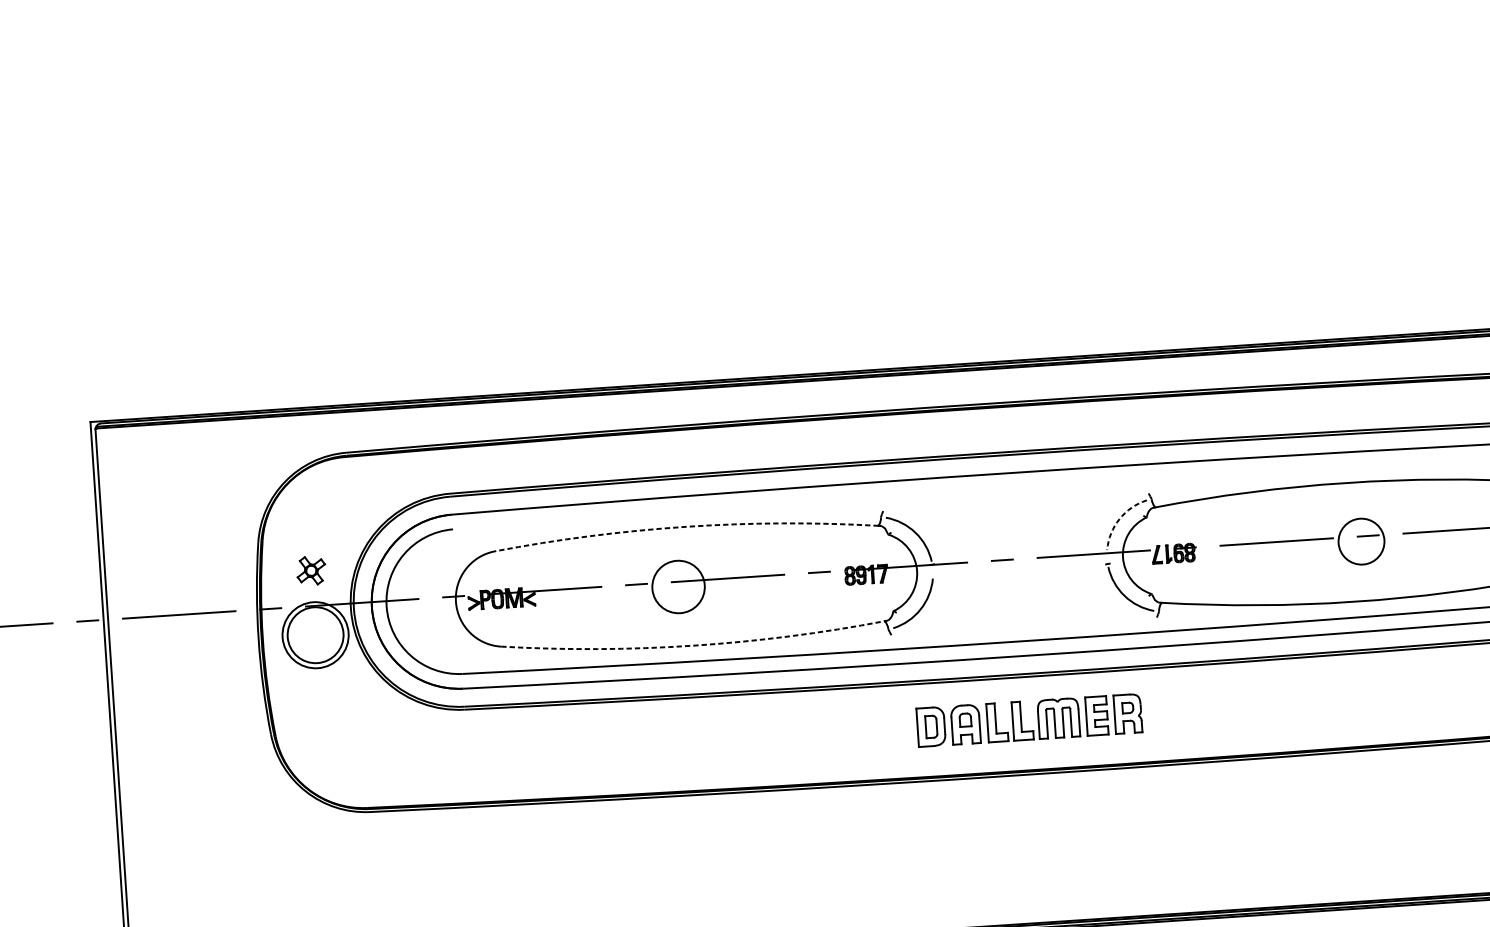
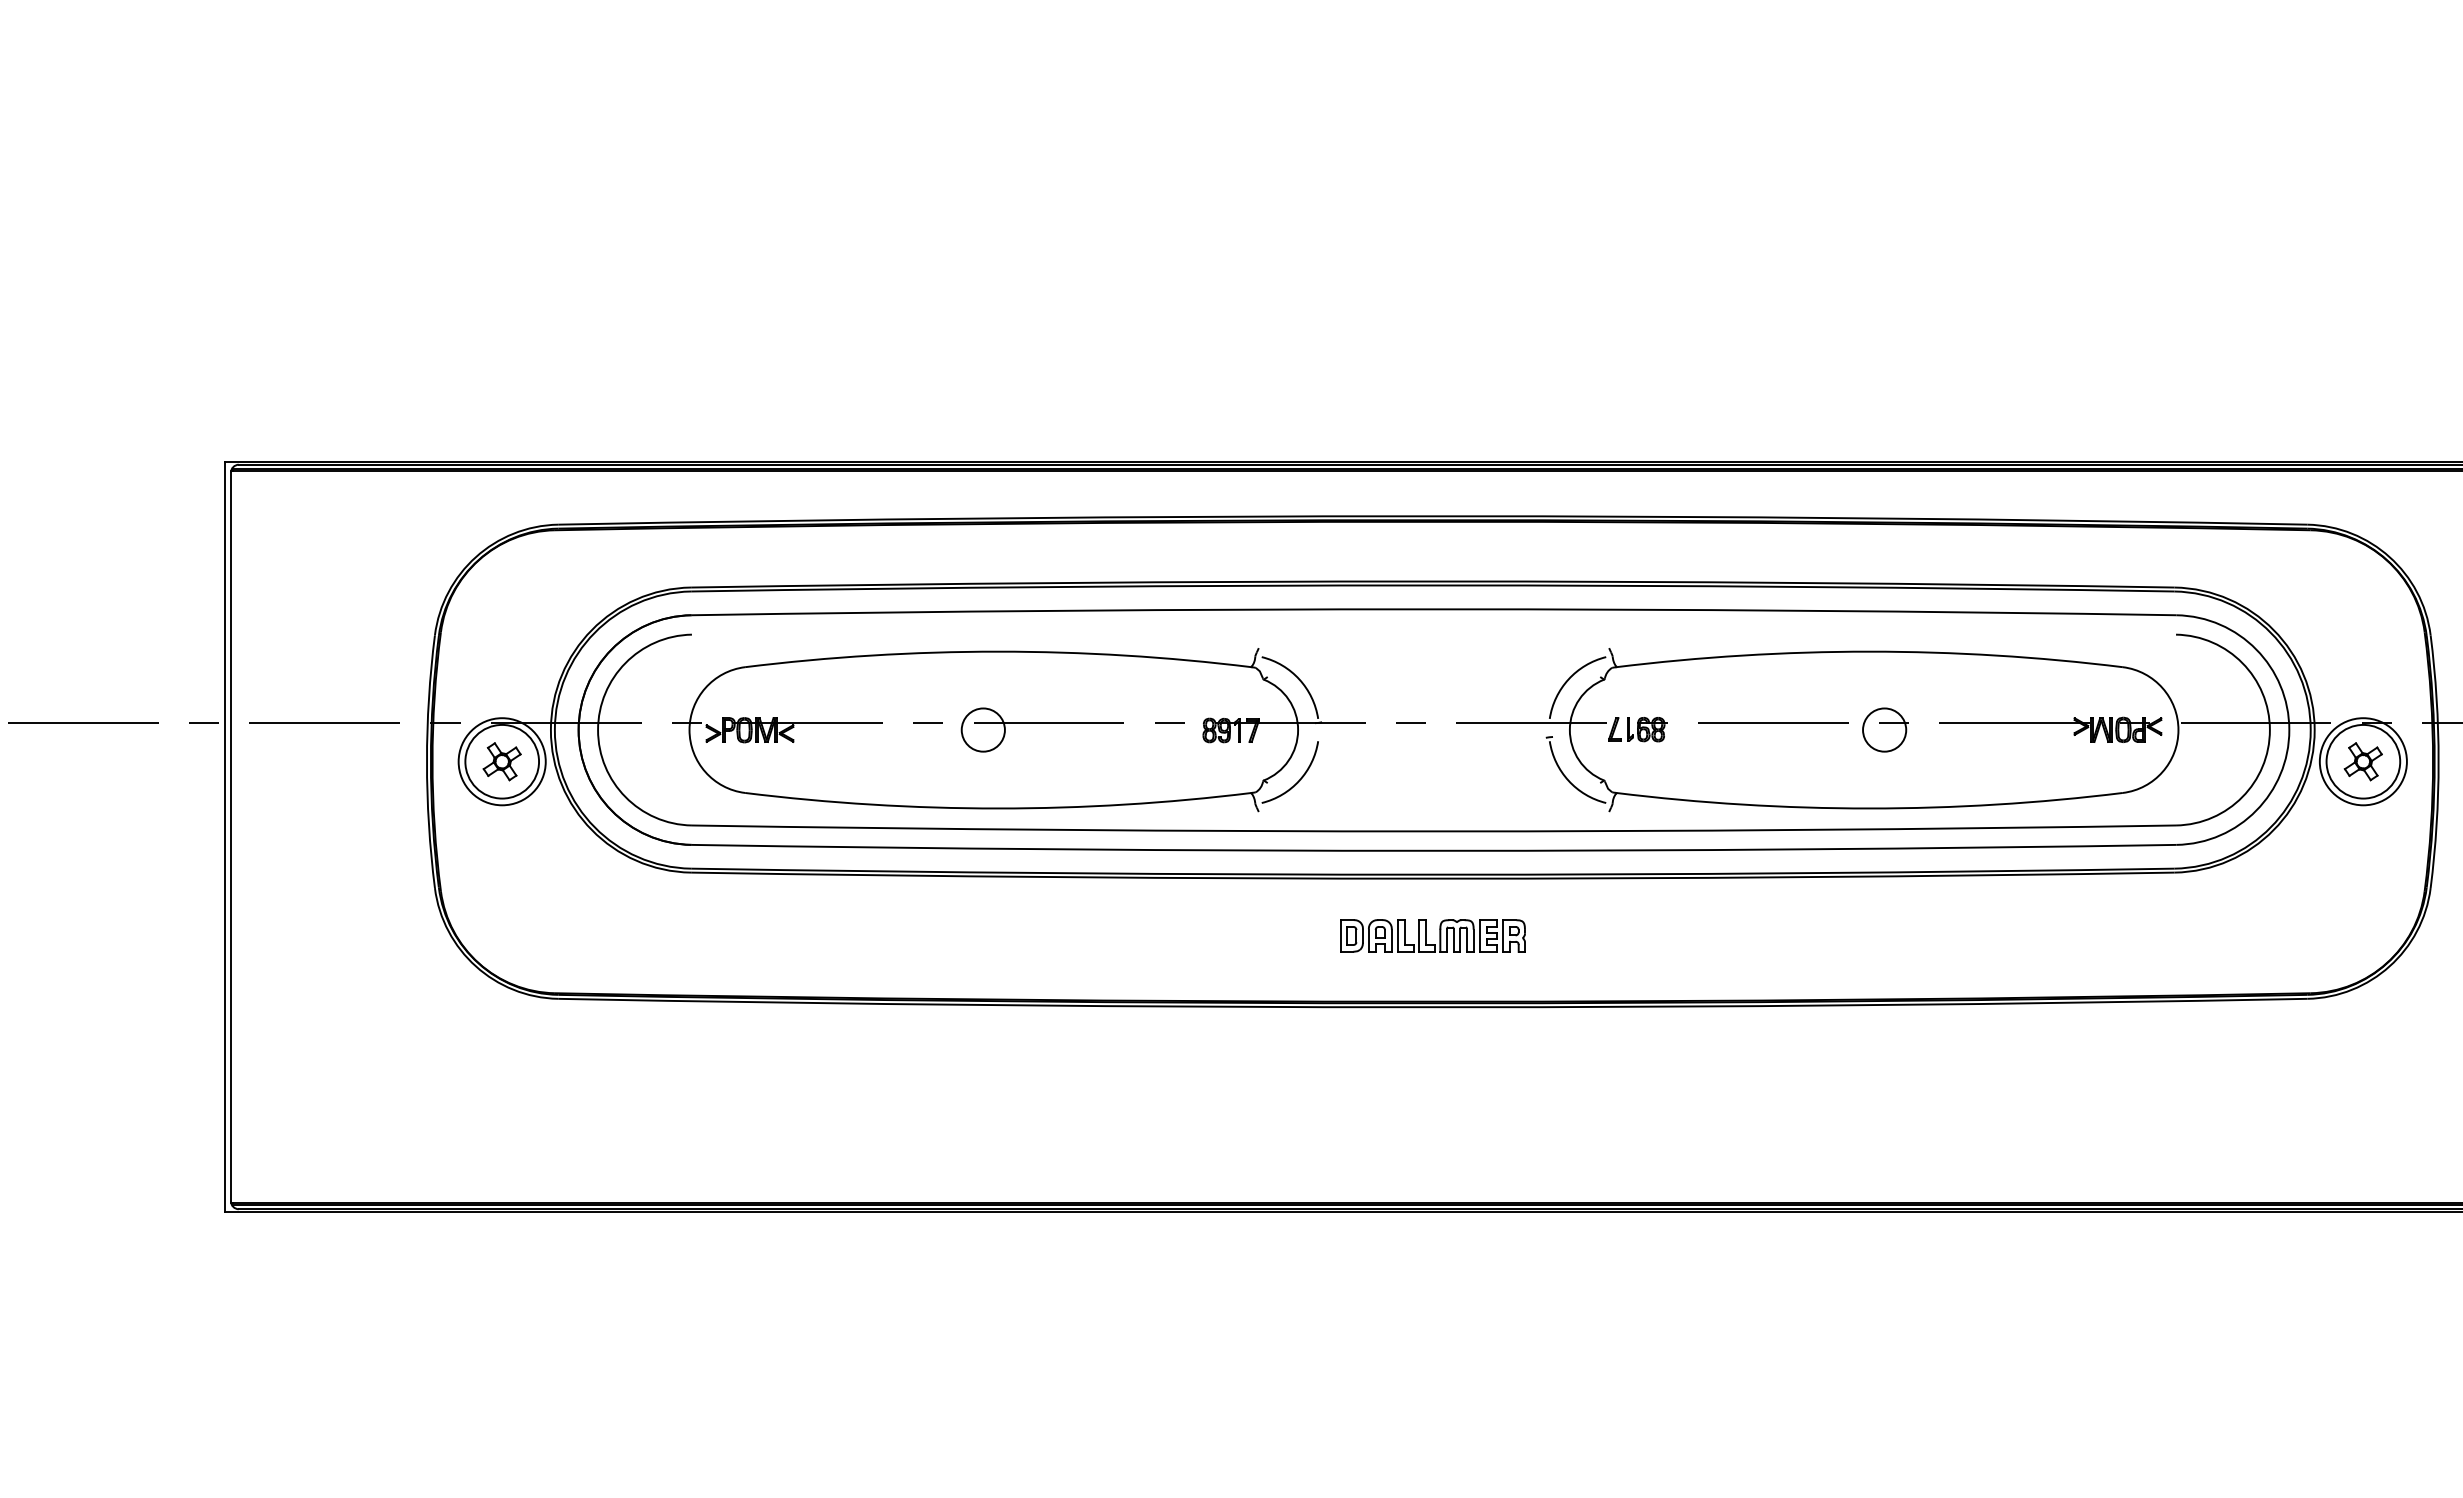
arc: (1119, 519) -> (1568, 679), dashed -> solid
arc: (686, 526) -> (998, 651), dashed -> solid
circle: (1361, 541) -> (1884, 729), size x0.71
part: (310, 570) -> (501, 761), moved
circle: (677, 586) -> (982, 729), size x0.62
arc: (694, 645) -> (998, 808), dashed -> solid
part: (1029, 720) -> (1432, 935), size x0.62

